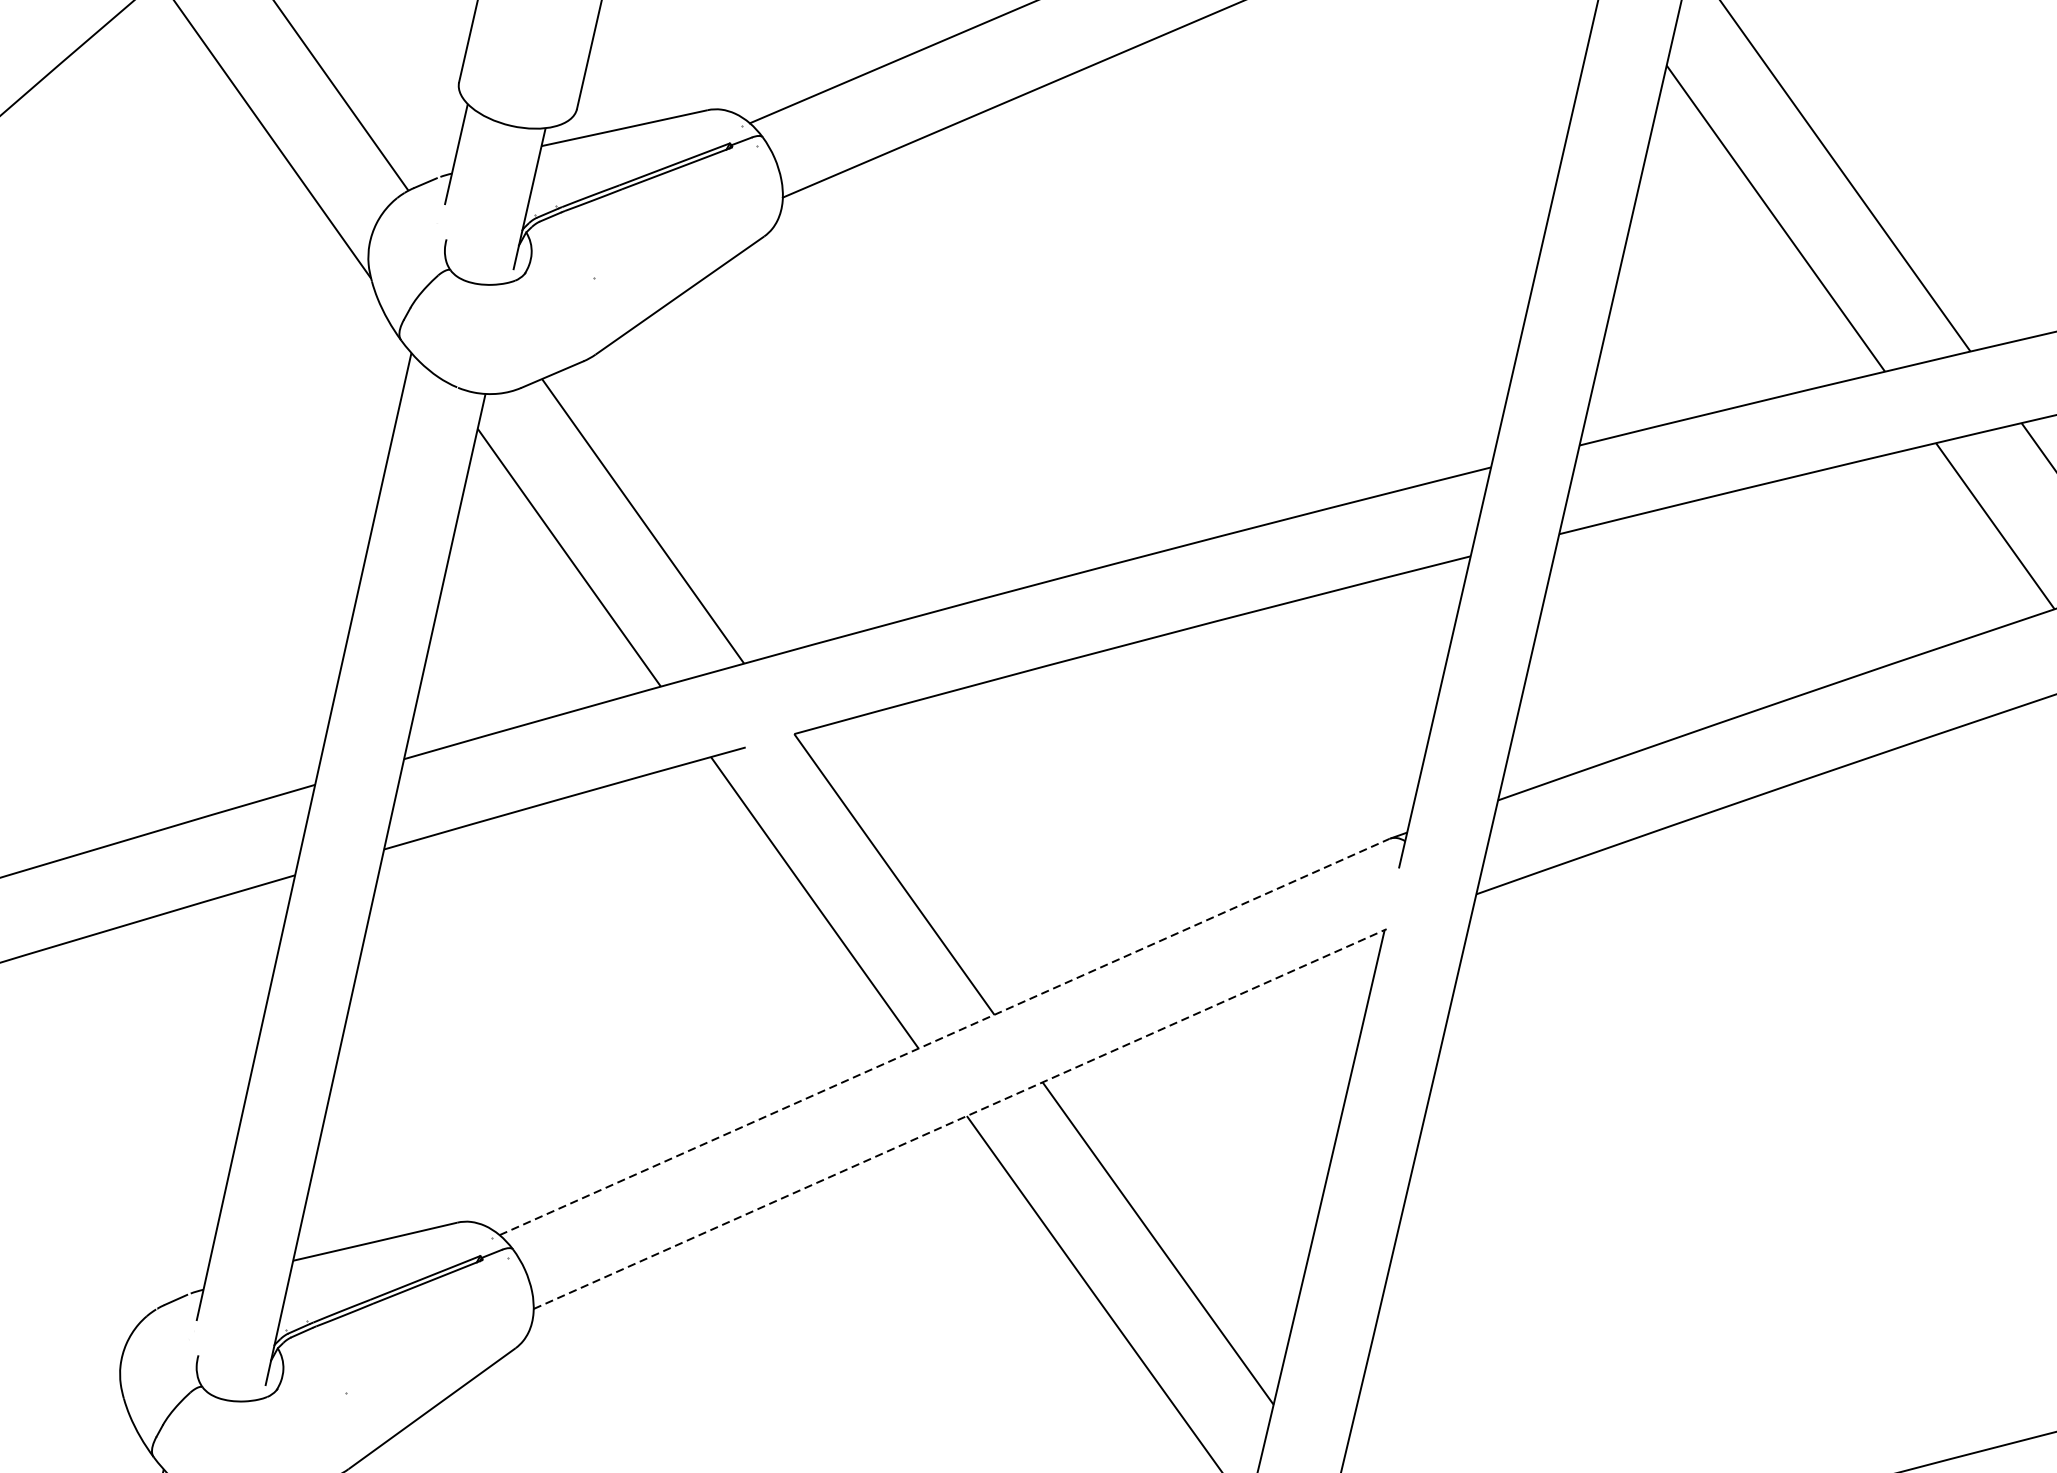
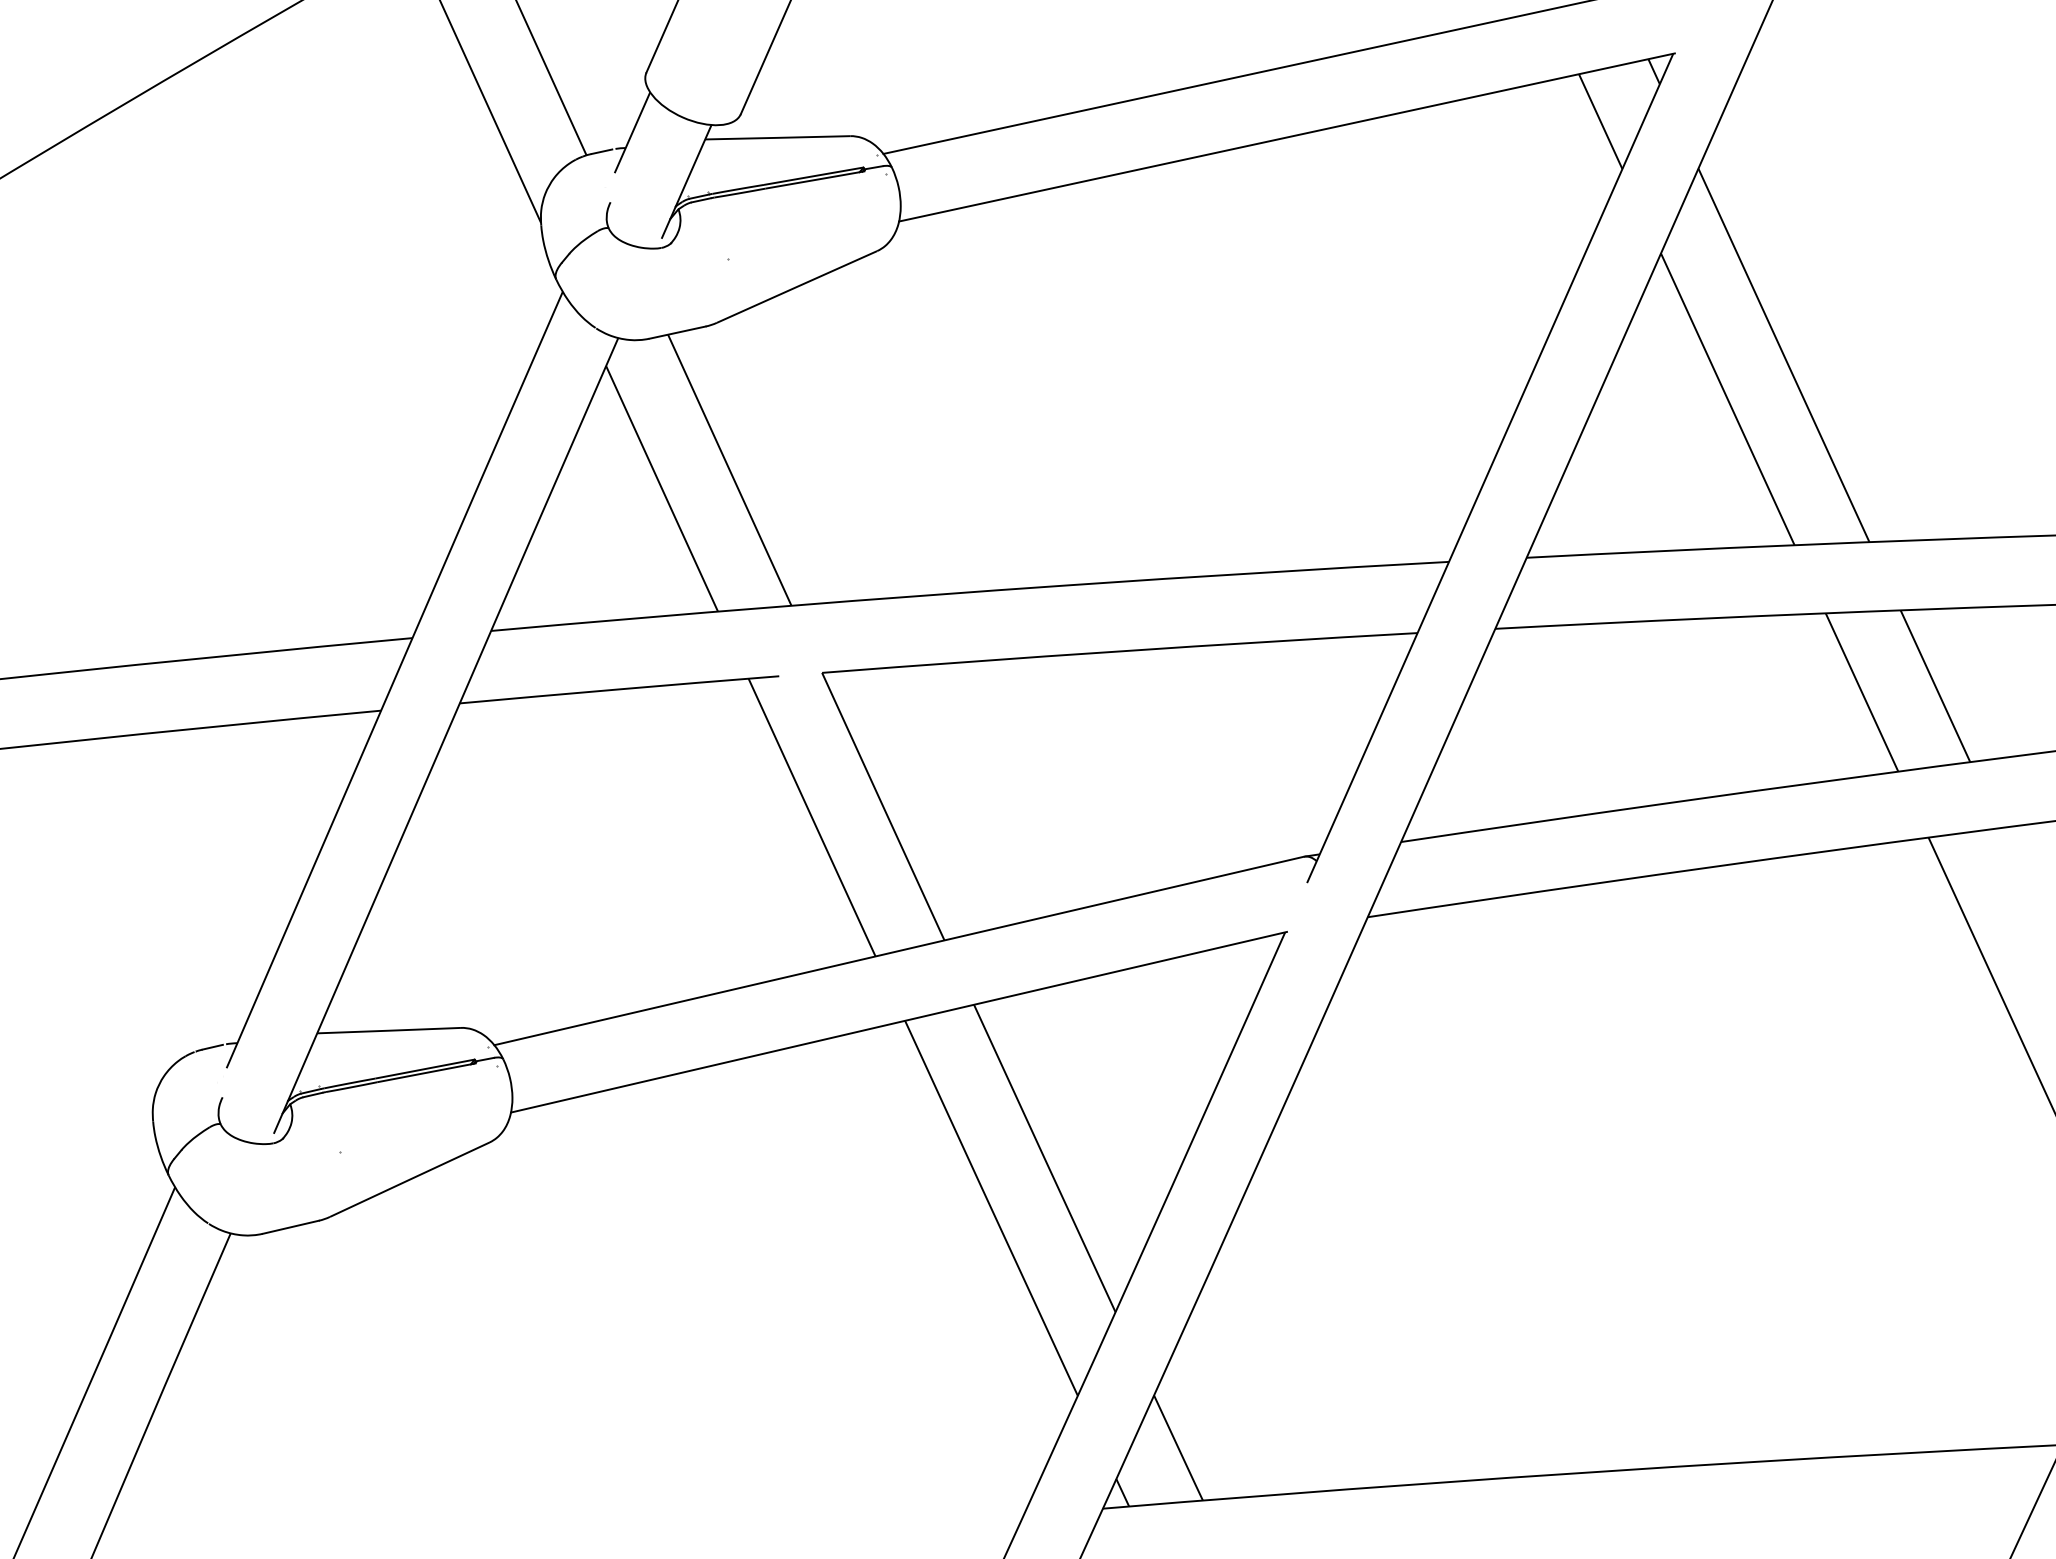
line: (944, 1036) -> (899, 950), dashed -> solid
line: (960, 1119) -> (899, 1022), dashed -> solid

